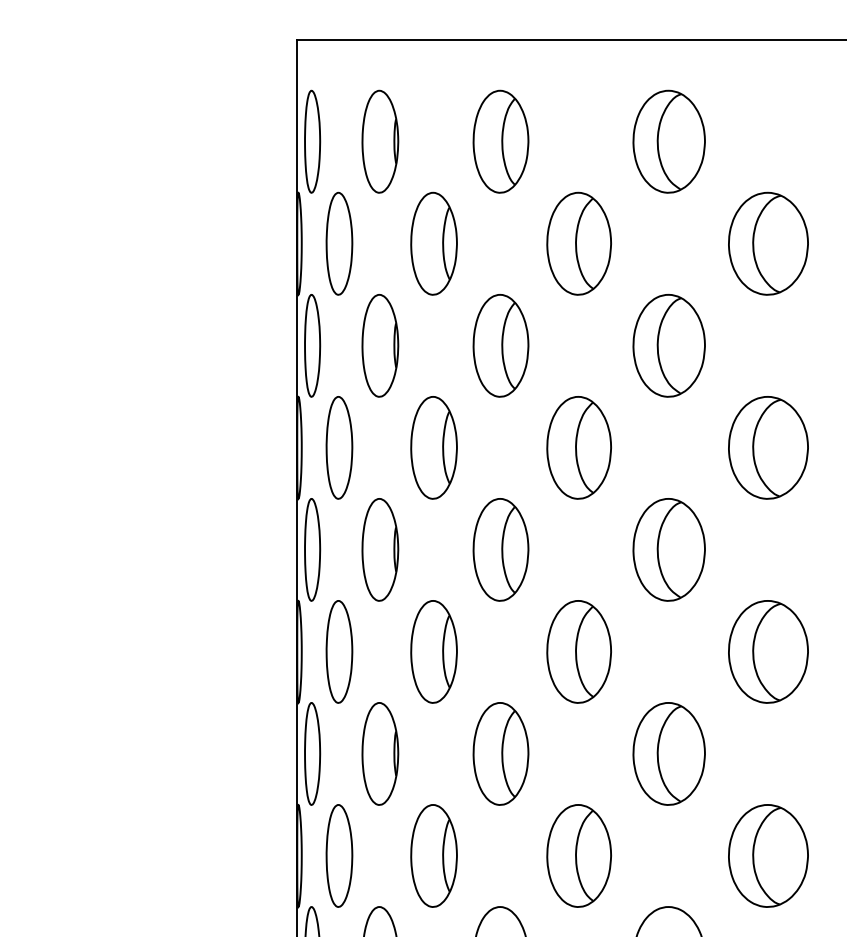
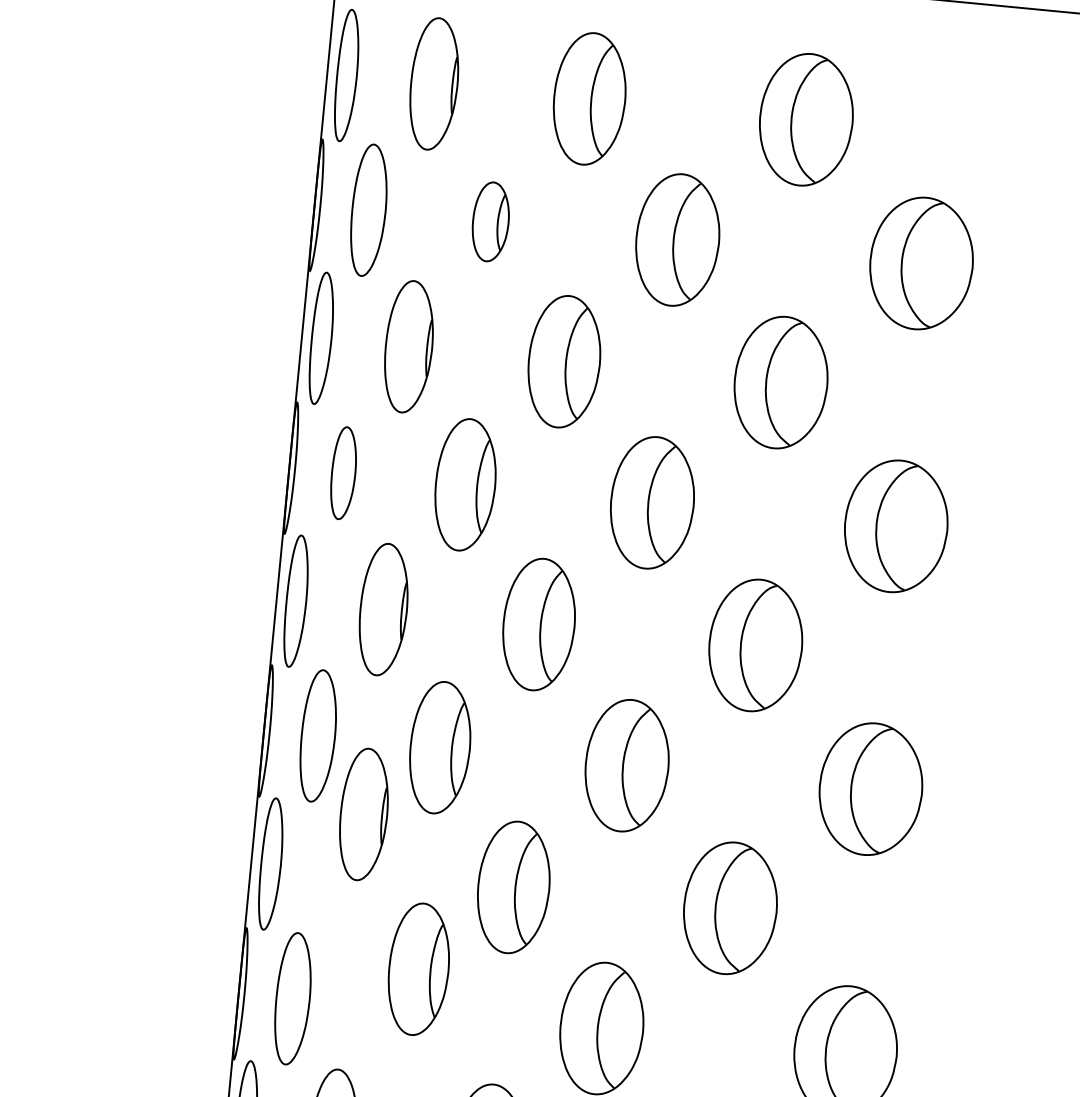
part: (433, 243) -> (490, 221), size x0.6
part: (339, 447) -> (343, 472), size x0.7
part: (380, 753) -> (364, 814), moved
part: (433, 855) -> (418, 968), moved

